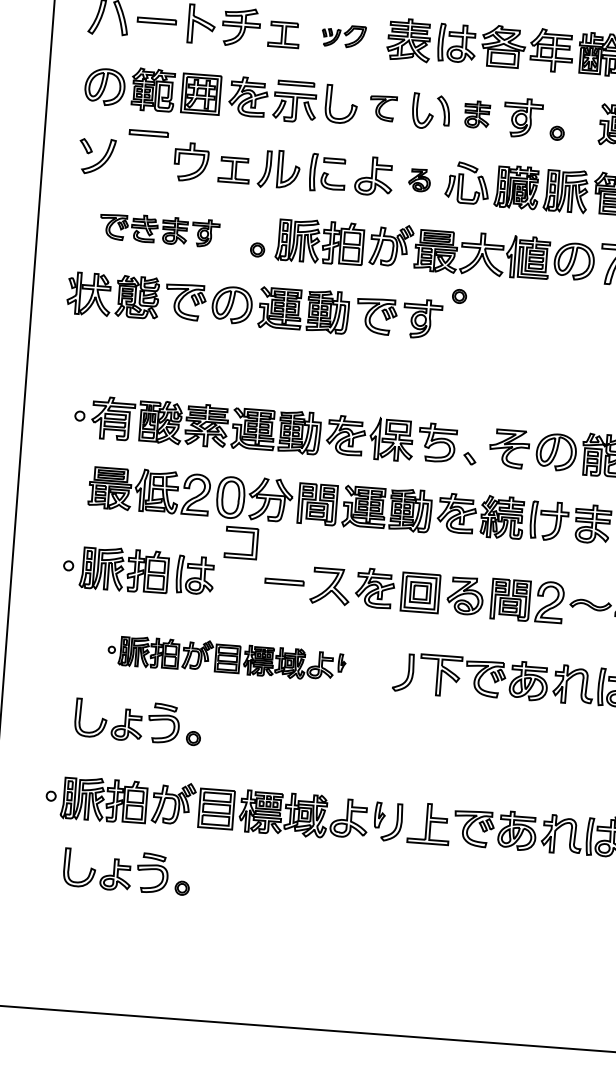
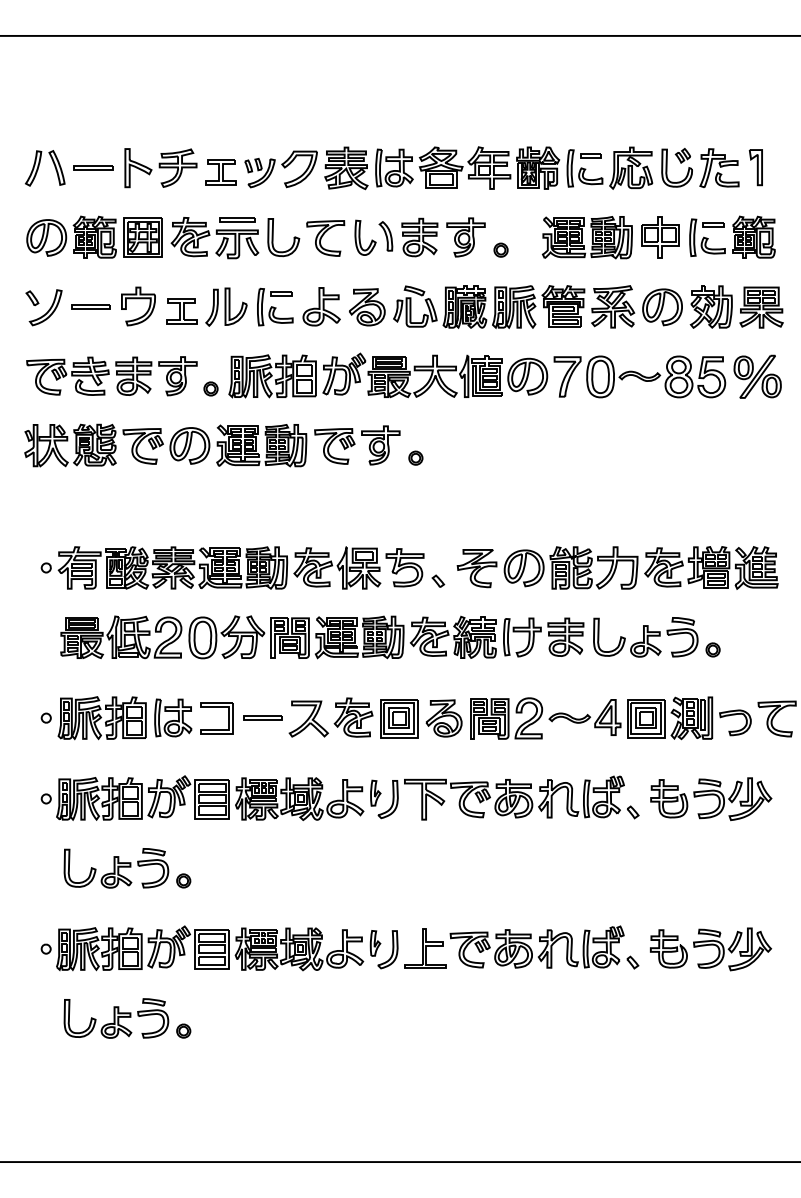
part: (343, 36) -> (280, 169), size x1.67
part: (383, 108) -> (325, 238), size x1.43
part: (476, 114) -> (419, 237), size x1.43
part: (148, 133) -> (90, 306), moved
part: (419, 180) -> (367, 307), size x1.67
part: (159, 230) -> (111, 376), size x1.43
part: (459, 295) -> (415, 457), moved
part: (241, 532) -> (216, 707), moved
part: (226, 657) -> (210, 797), size x1.43

